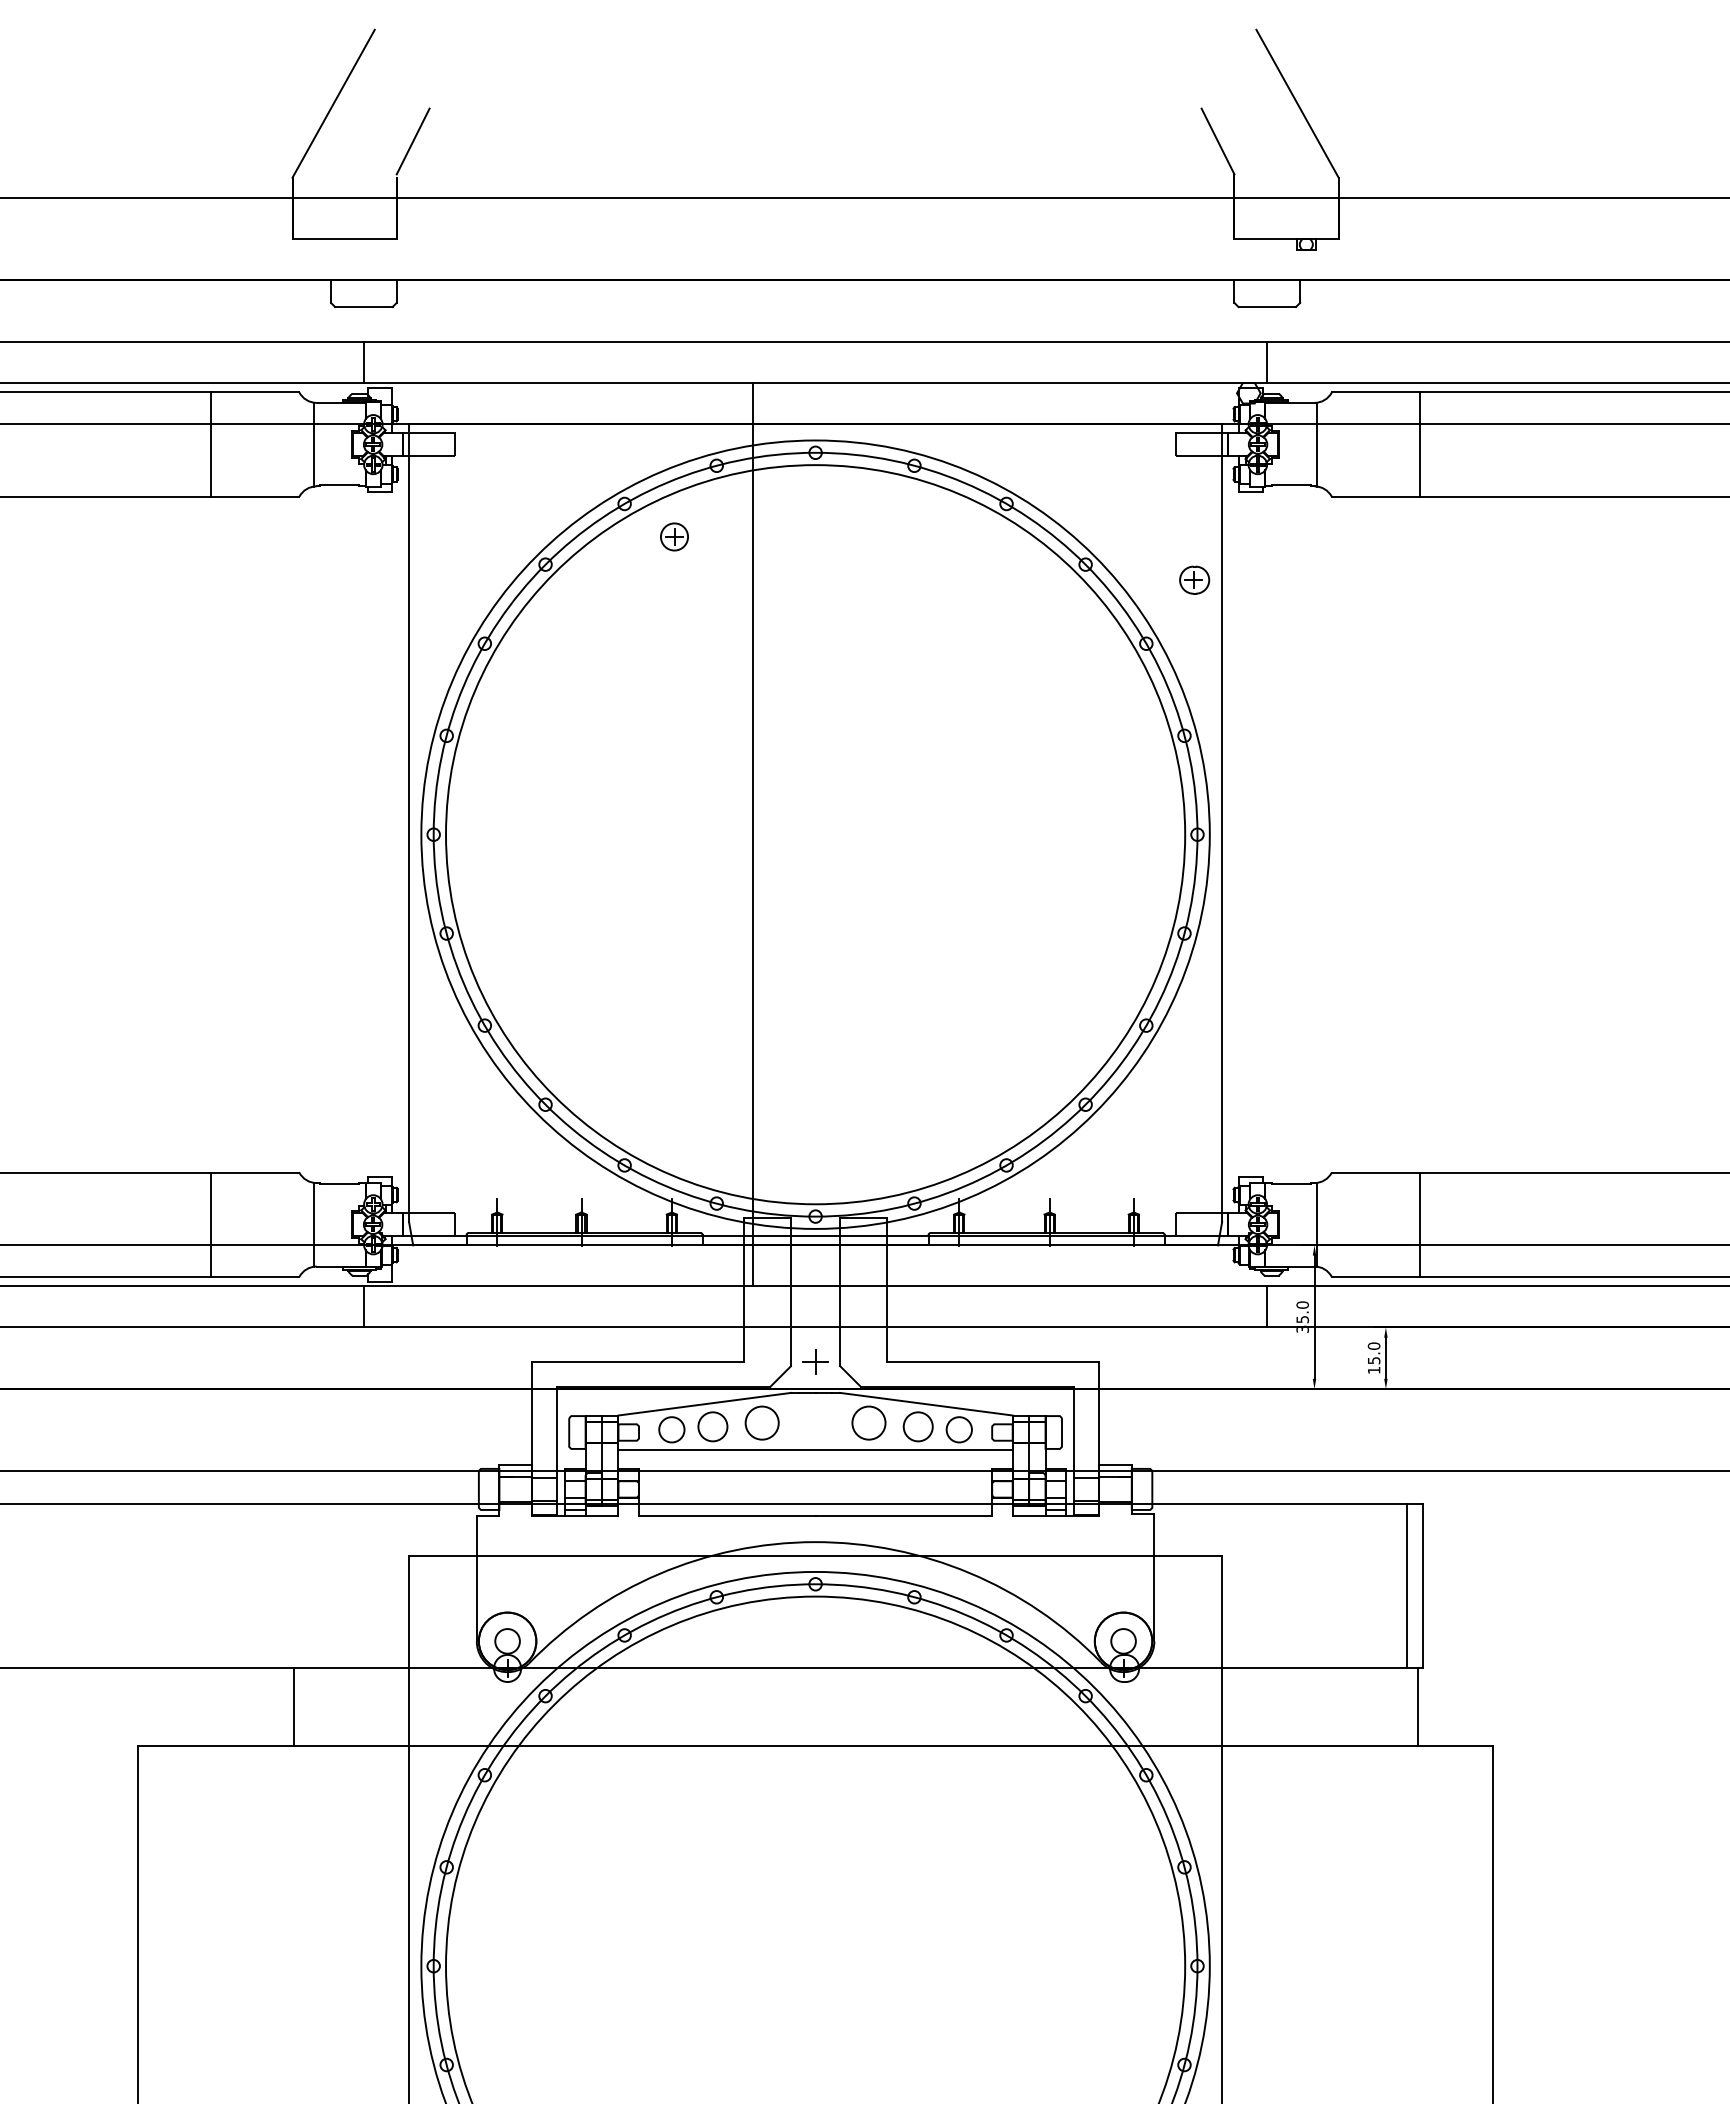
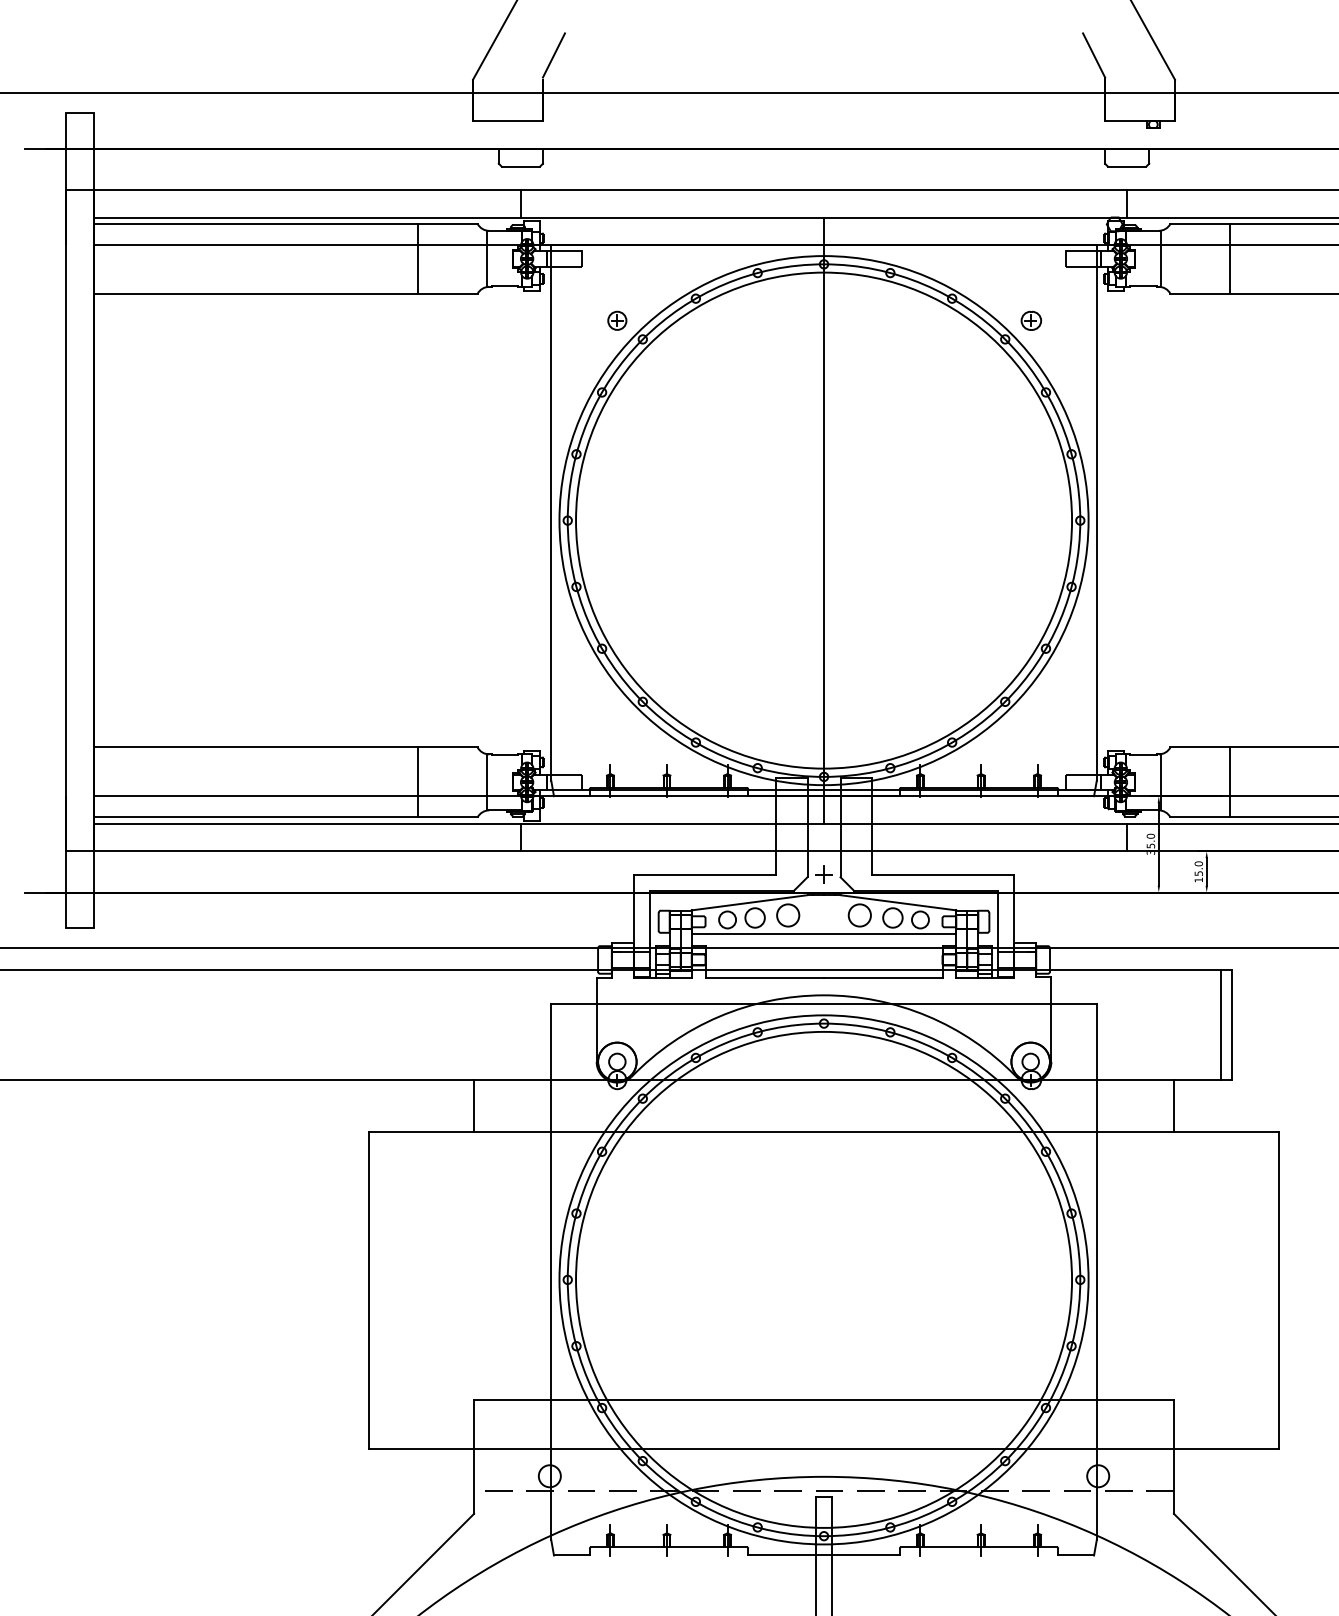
part: (674, 536) -> (617, 320), moved
part: (1194, 579) -> (1031, 320), moved
line: (753, 834) -> (824, 520), moved
line: (1416, 1707) -> (1173, 1106), moved

